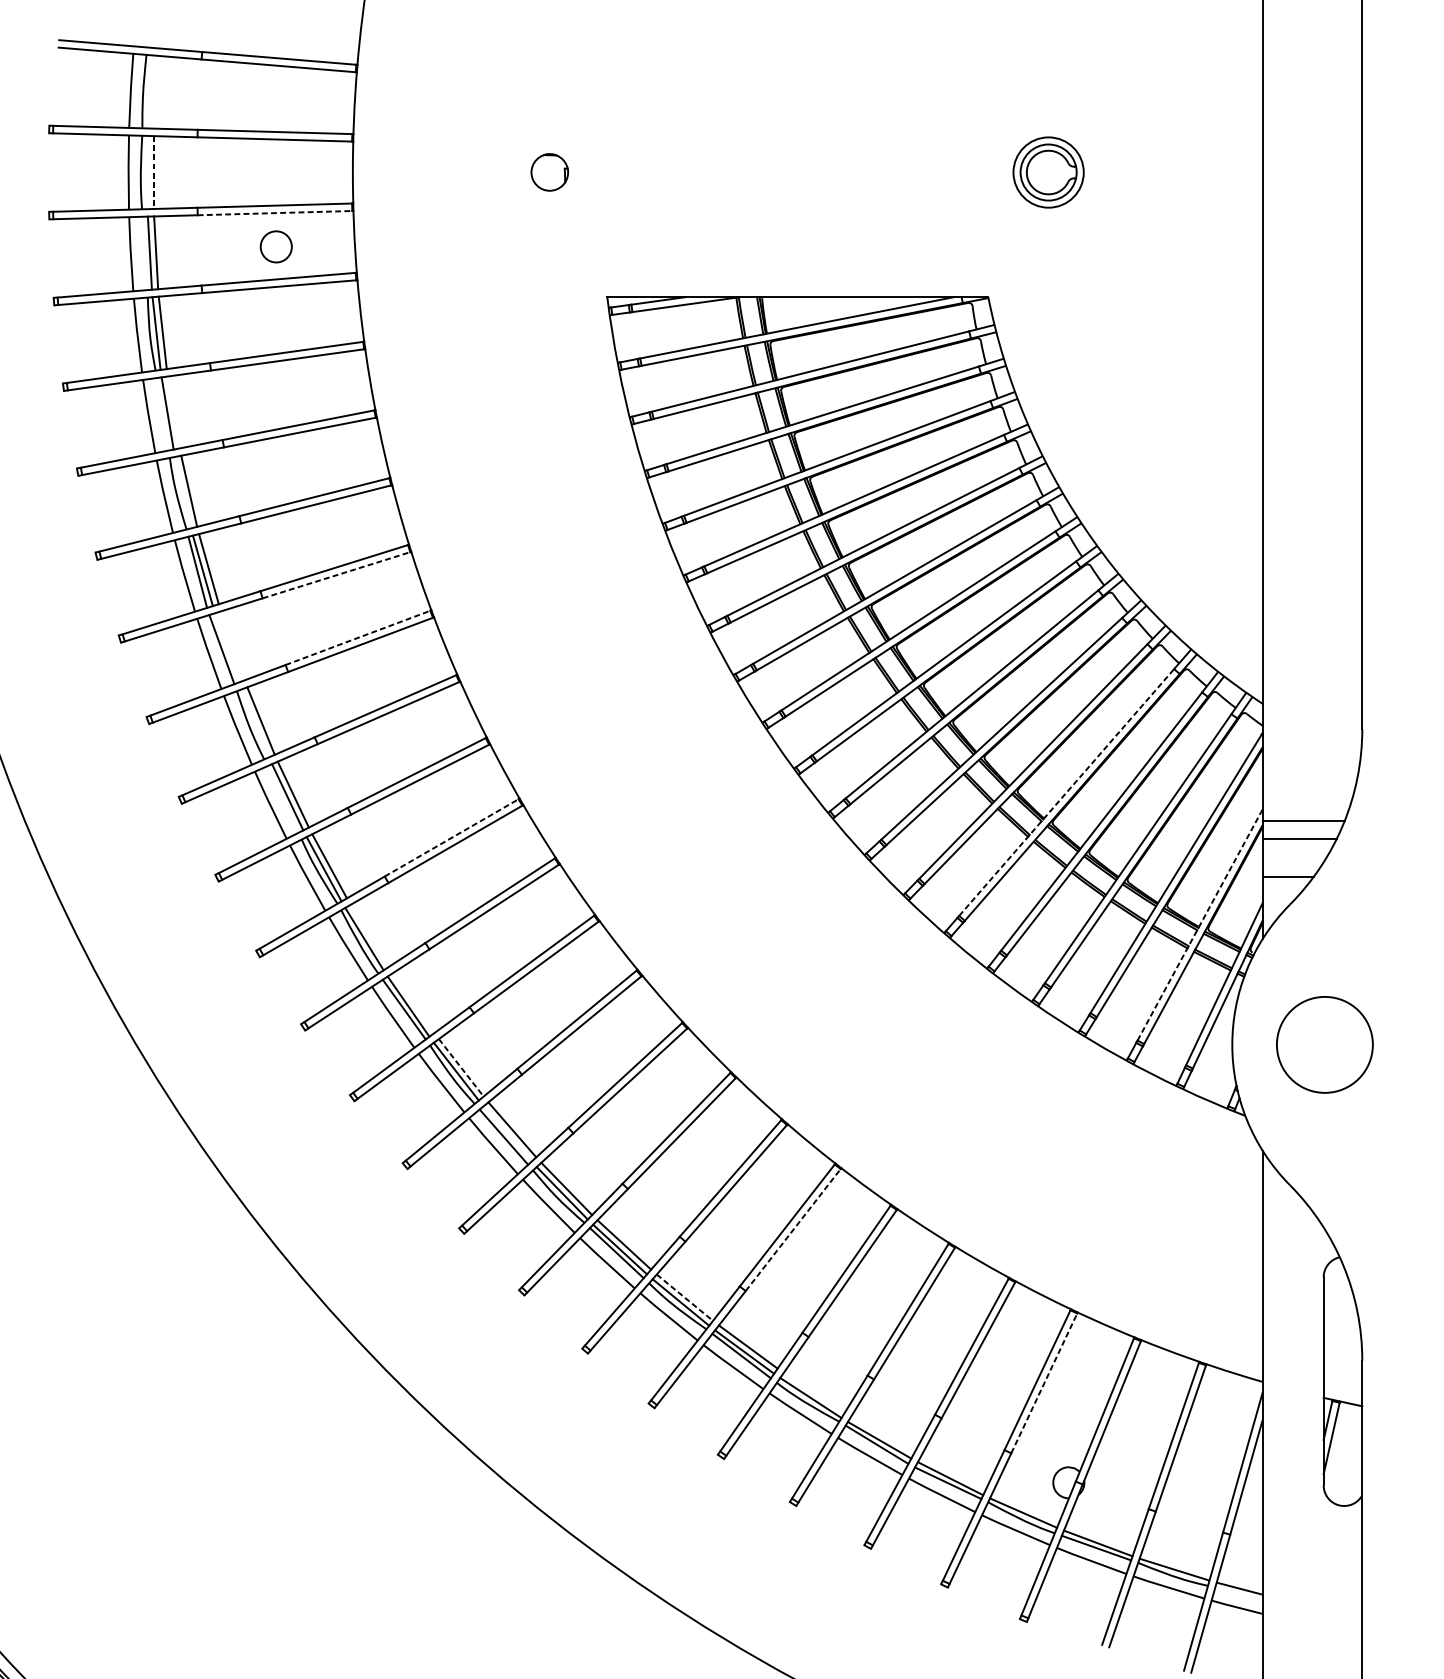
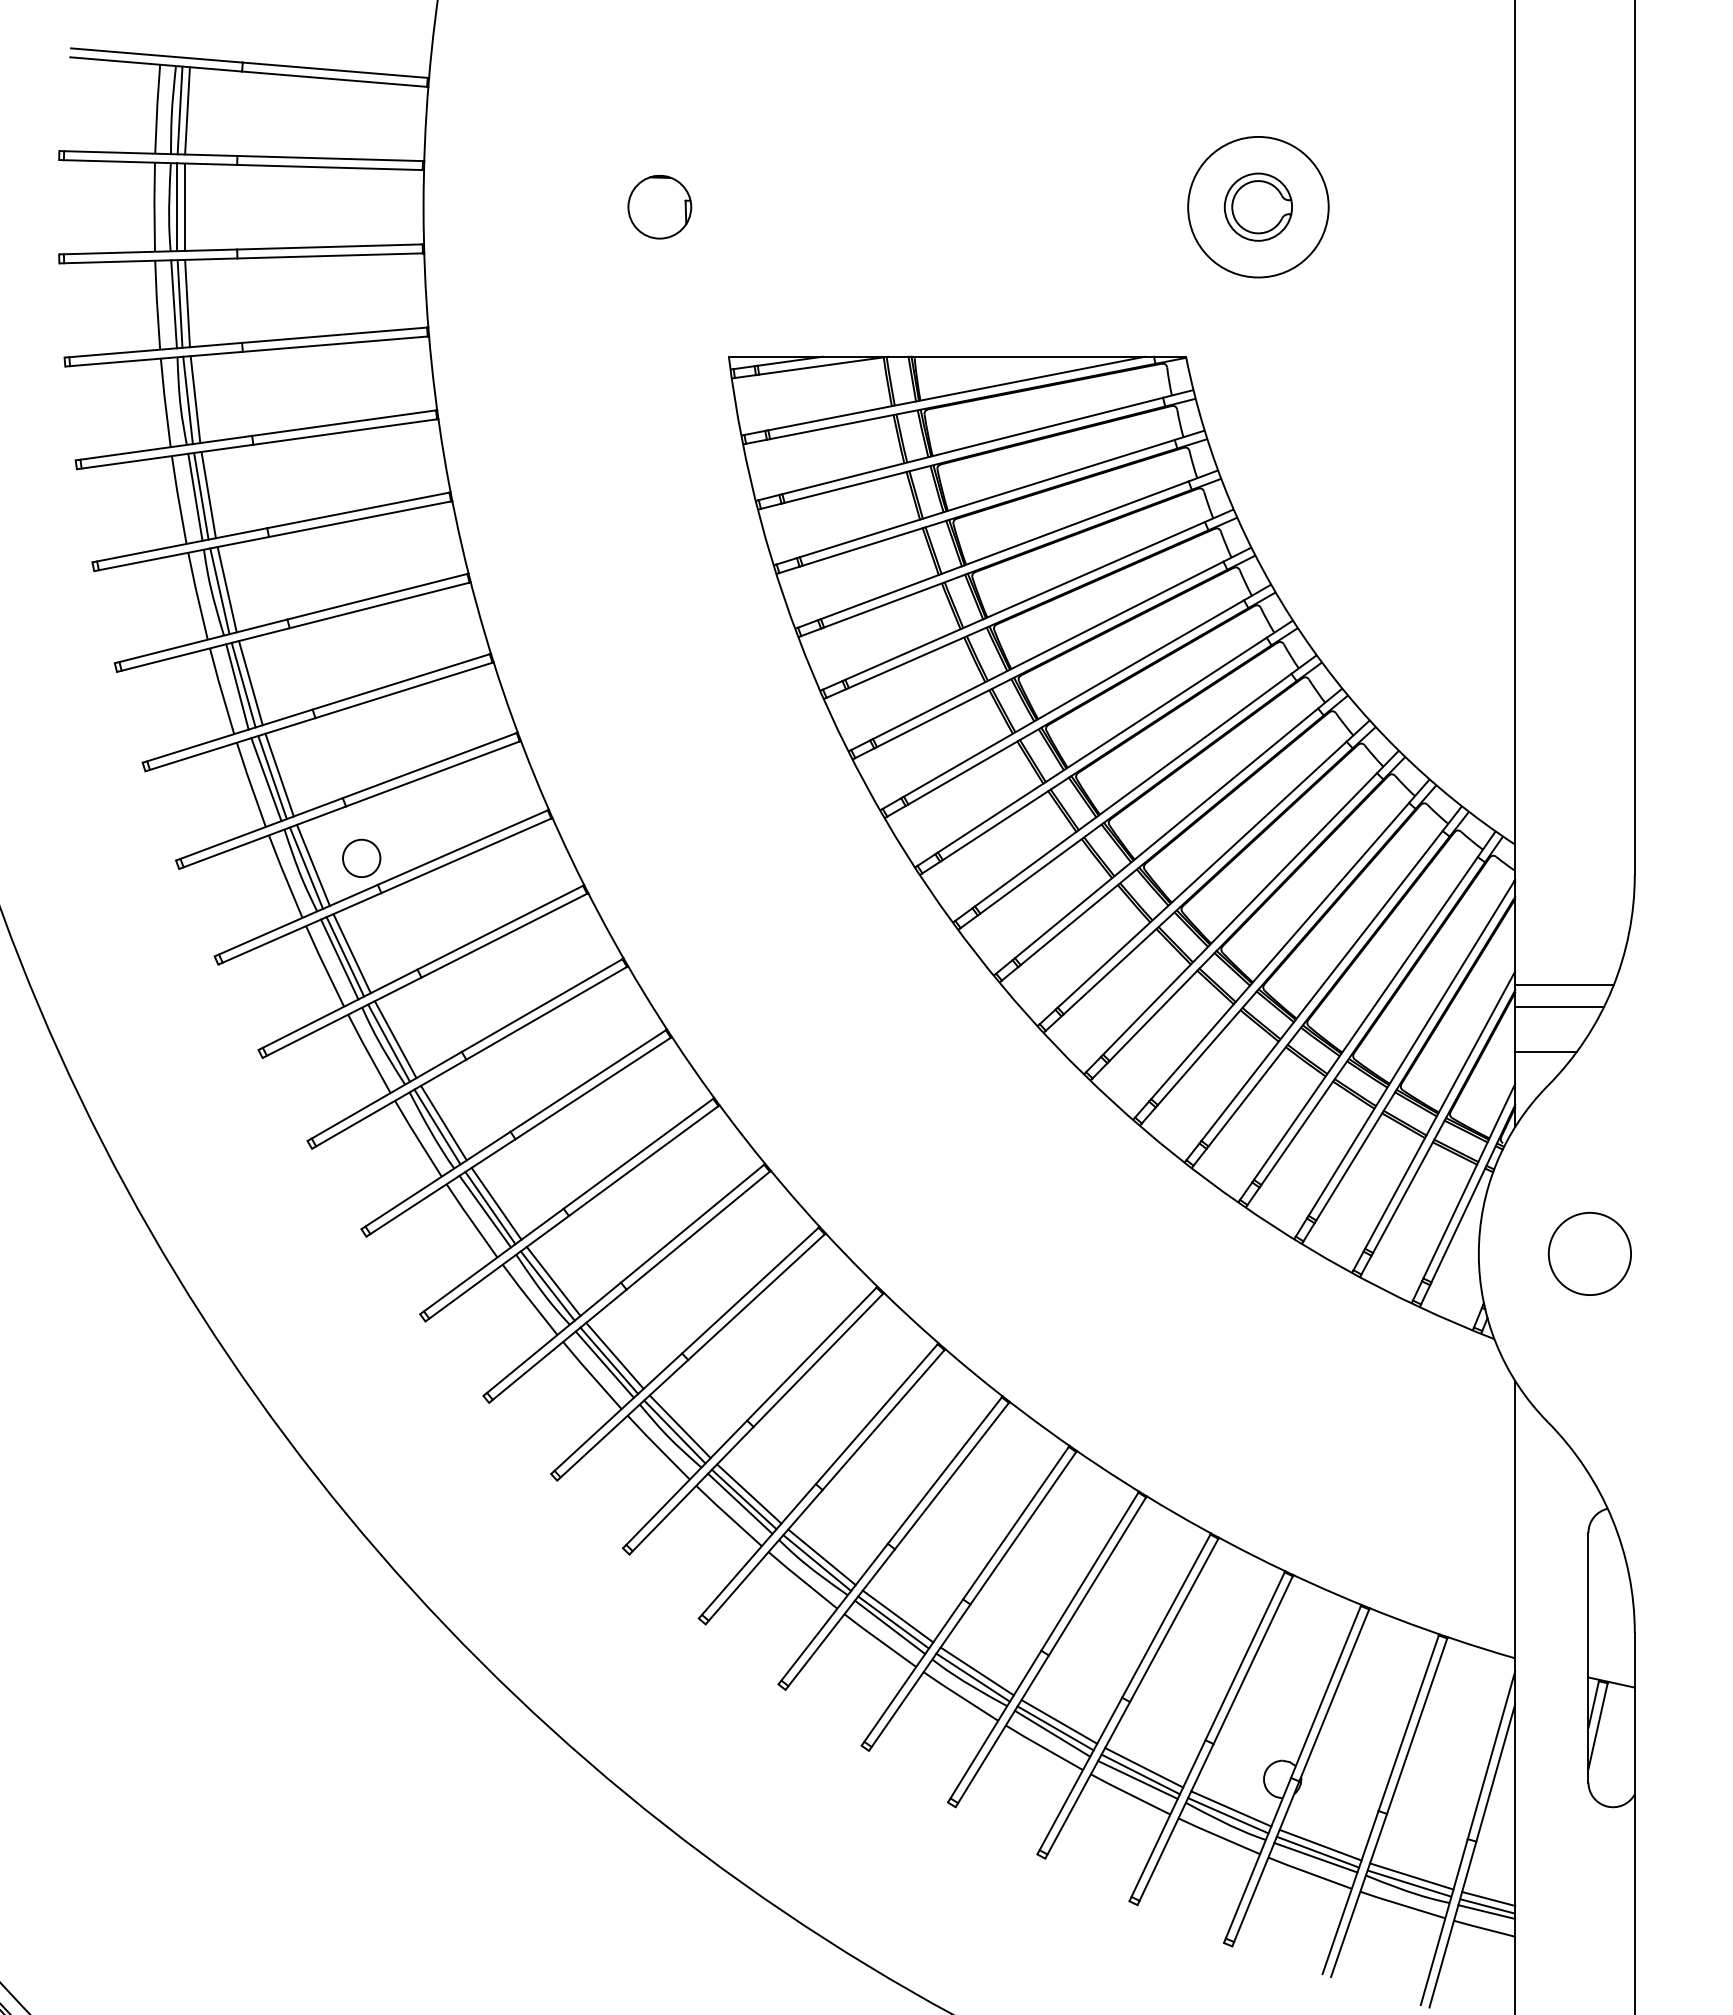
line: (149, 91) -> (179, 110), added
line: (156, 91) -> (187, 110), added
part: (549, 171) -> (659, 206), size x1.43
circle: (1048, 171) -> (1258, 206), size x1.67
line: (147, 172) -> (177, 207), added
line: (153, 172) -> (184, 207), dashed -> solid
line: (275, 212) -> (330, 255), dashed -> solid
circle: (276, 246) -> (361, 857), moved
line: (144, 253) -> (173, 304), added
line: (173, 411) -> (208, 494), added
line: (162, 413) -> (195, 496), added
line: (182, 492) -> (219, 591), added
line: (336, 575) -> (403, 690), dashed -> solid
line: (357, 637) -> (429, 765), dashed -> solid
line: (232, 645) -> (279, 774), added
line: (226, 647) -> (272, 777), added
line: (255, 722) -> (306, 867), added
line: (1067, 791) -> (1280, 950), dashed -> solid
line: (282, 799) -> (339, 959), added
line: (451, 837) -> (542, 1005), dashed -> solid
line: (1200, 925) -> (1440, 1110), dashed -> solid
line: (369, 935) -> (443, 1122), added
line: (413, 1002) -> (496, 1203), added
circle: (1324, 1044) -> (1589, 1253), size x0.71
line: (461, 1067) -> (553, 1281), dashed -> solid
line: (507, 1133) -> (609, 1360), added
line: (792, 1230) -> (951, 1476), dashed -> solid
line: (685, 1297) -> (822, 1557), dashed -> solid
line: (1044, 1383) -> (1253, 1660), dashed -> solid
line: (813, 1392) -> (976, 1671), added
line: (882, 1434) -> (1059, 1721), added
line: (953, 1472) -> (1144, 1767), added
line: (1026, 1507) -> (1231, 1808), added
line: (1100, 1537) -> (1320, 1844), added
line: (1176, 1563) -> (1411, 1876), added
line: (1240, 1582) -> (1488, 1898), added
line: (1238, 1592) -> (1486, 1911), added

